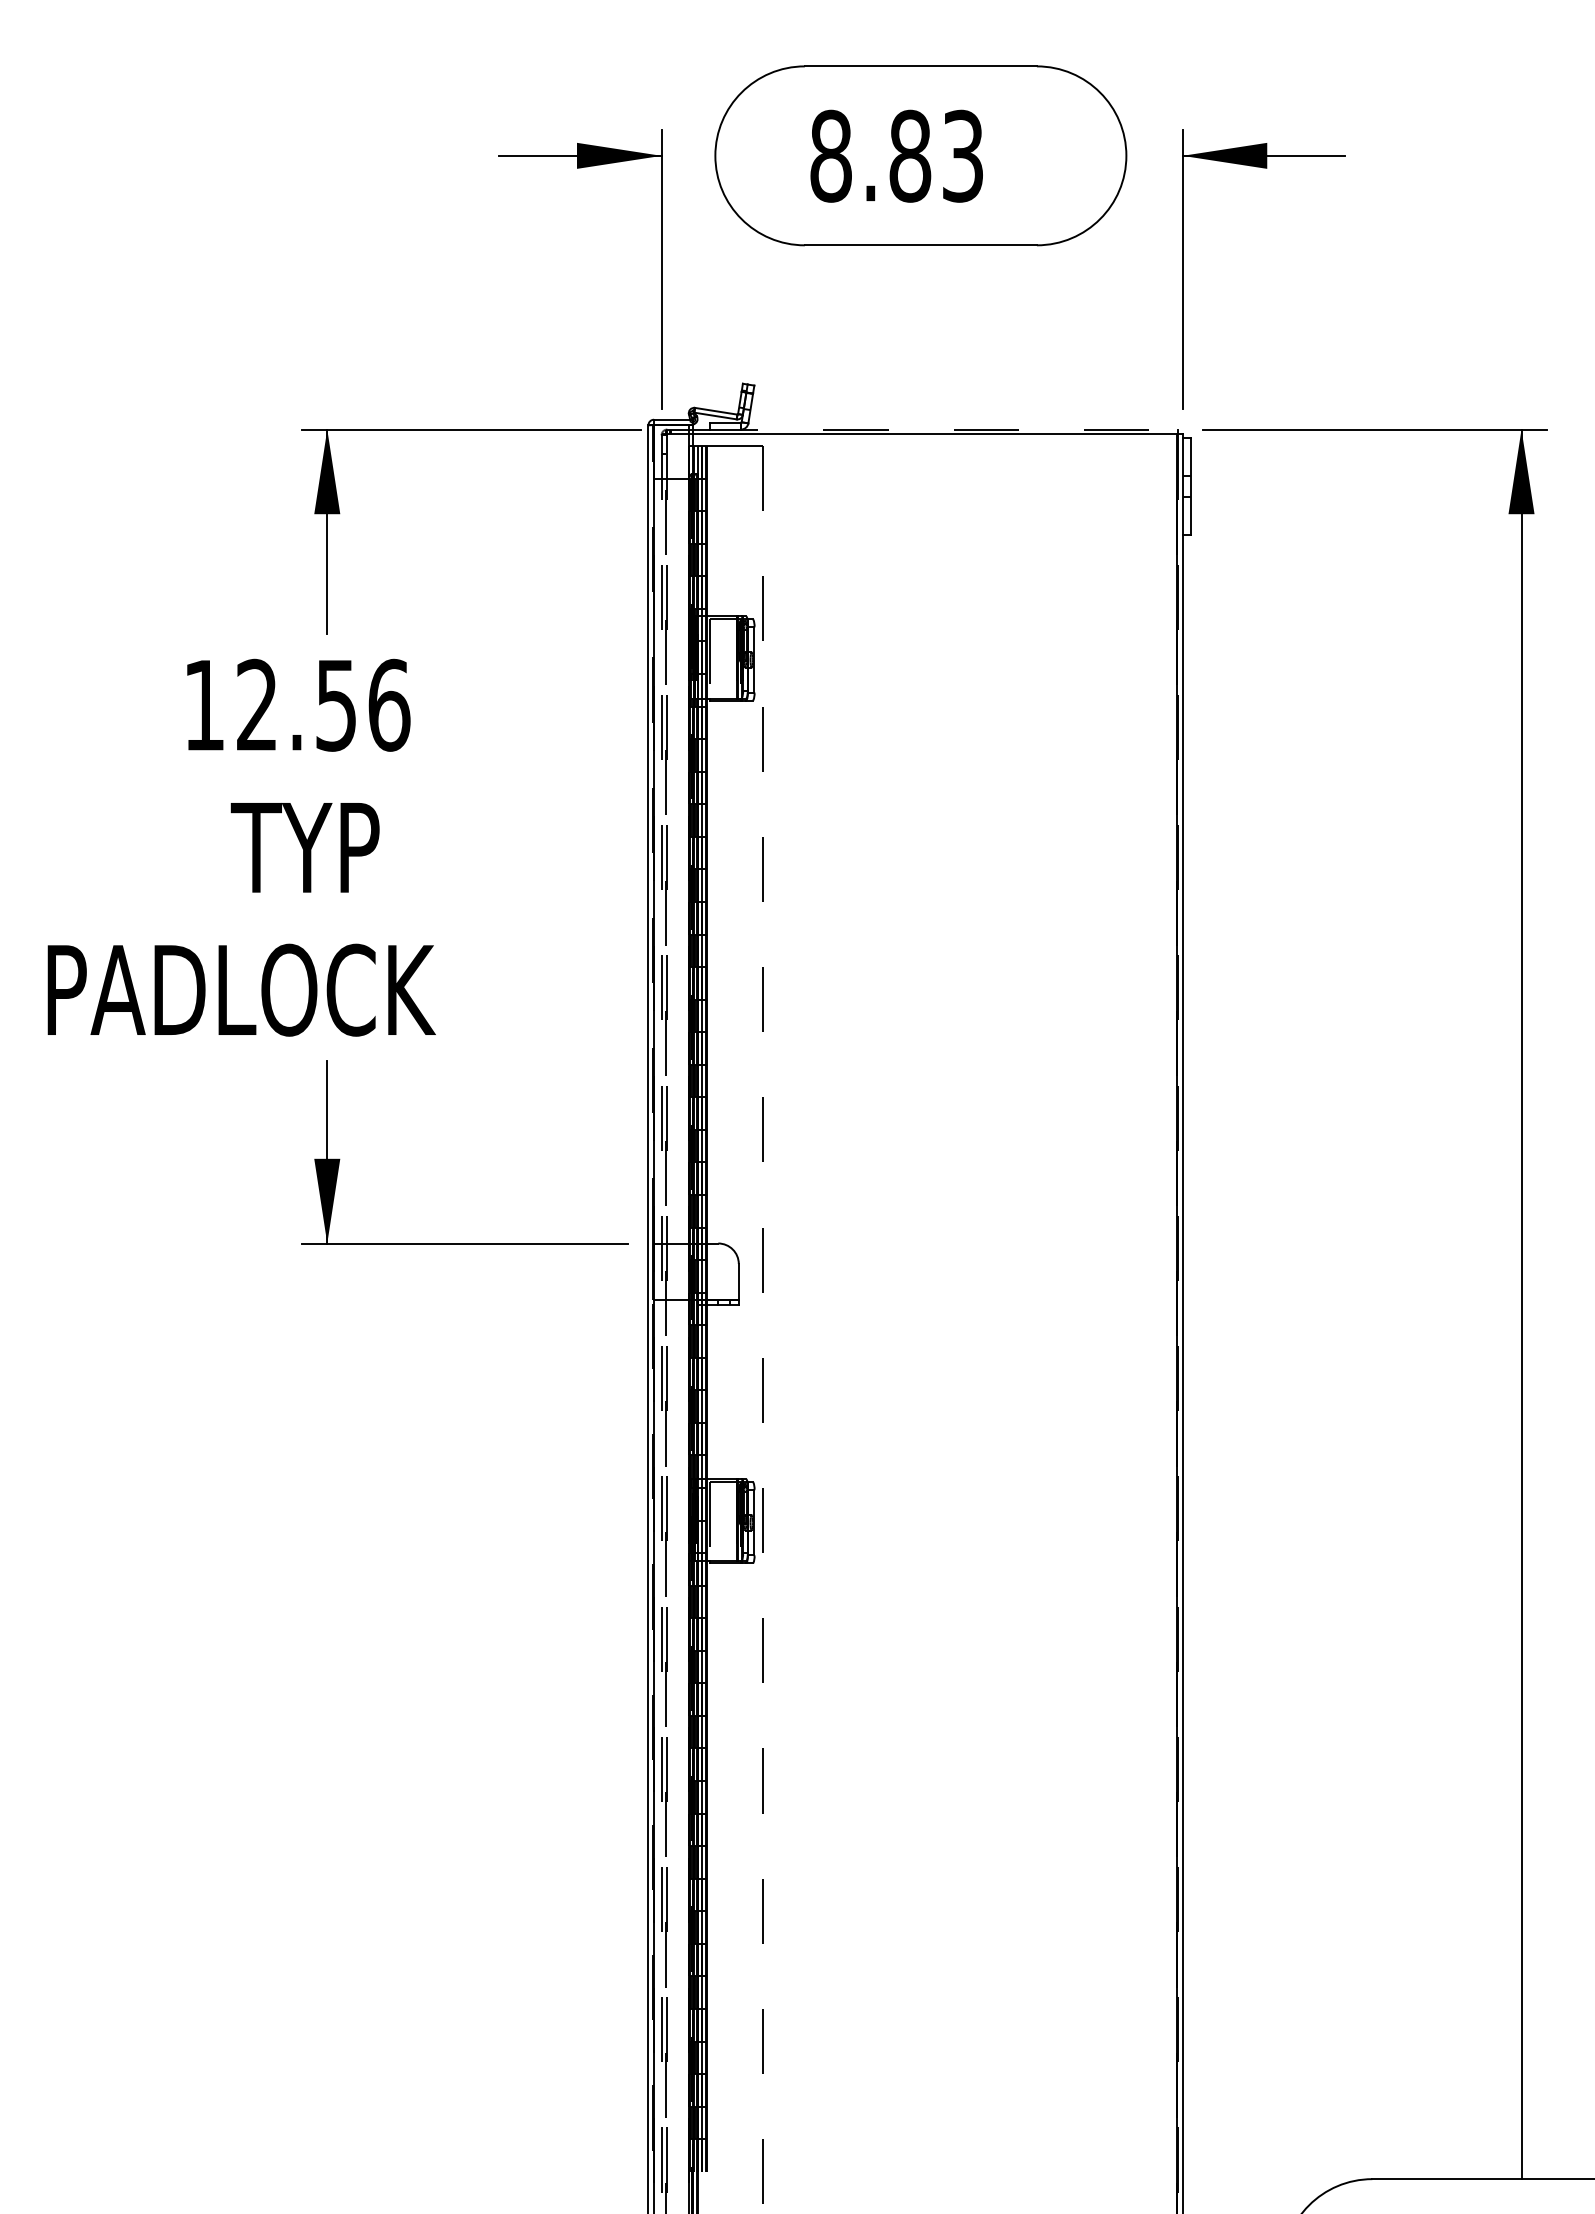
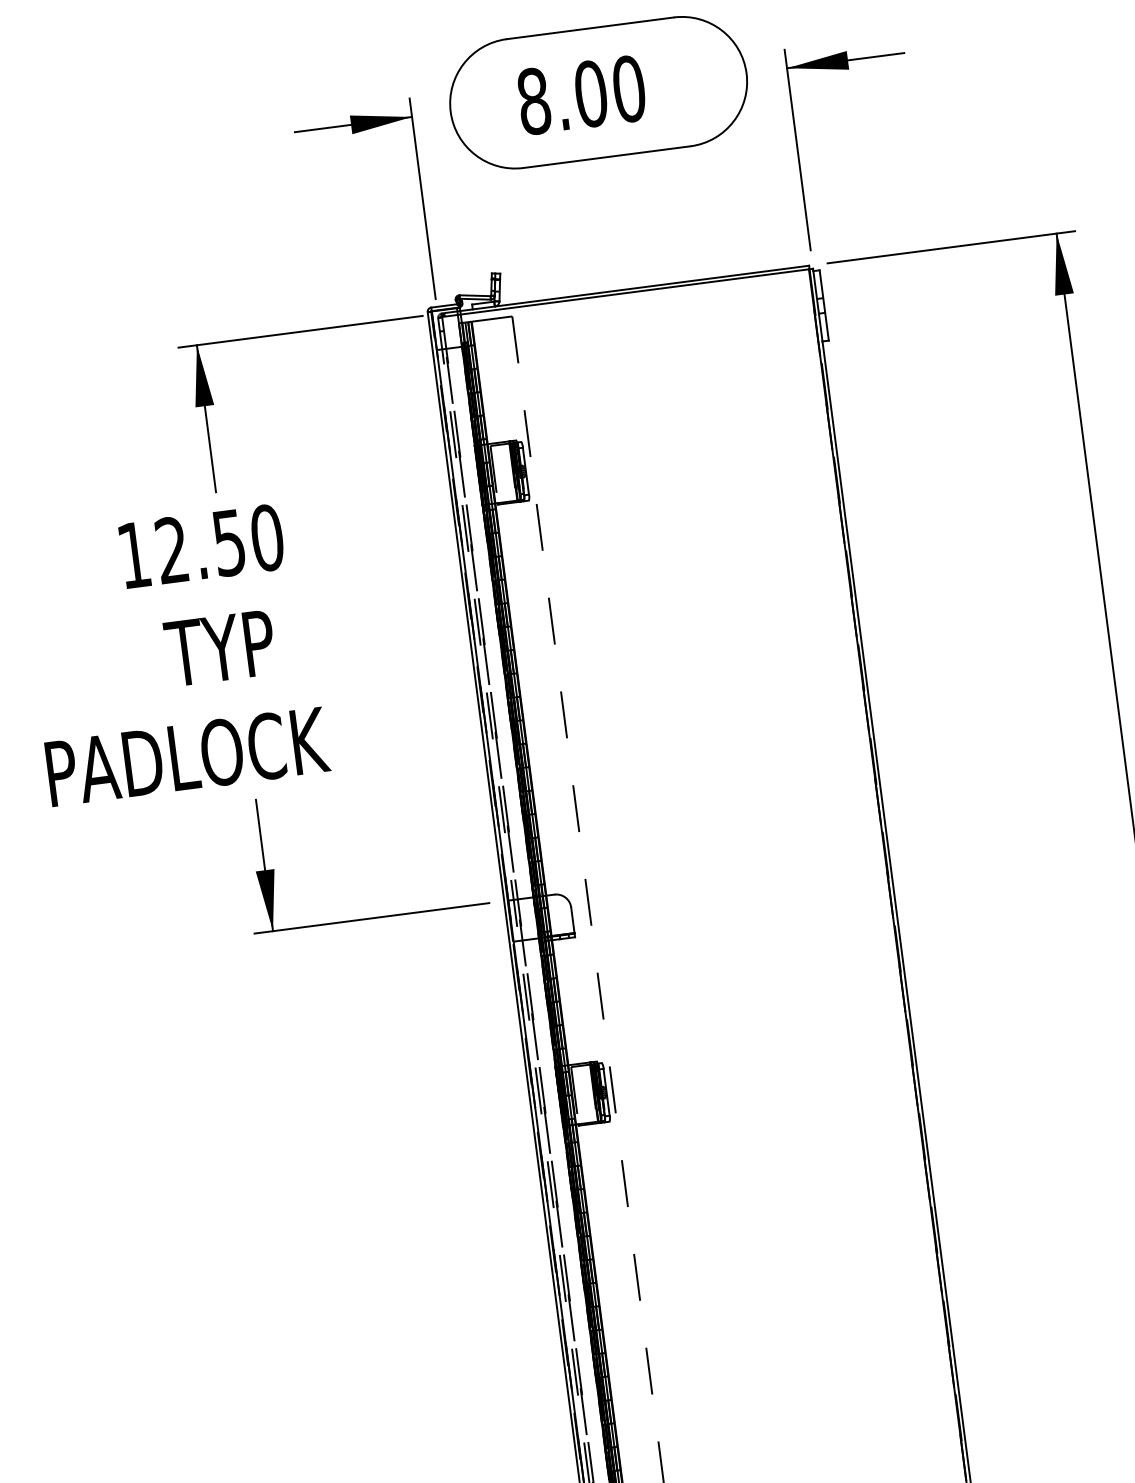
text: (936, 155) -> (609, 91), 8.83 -> 8.00
line: (935, 429) -> (634, 288), dashed -> solid
text: (389, 704) -> (267, 537), 12.56 -> 12.50

